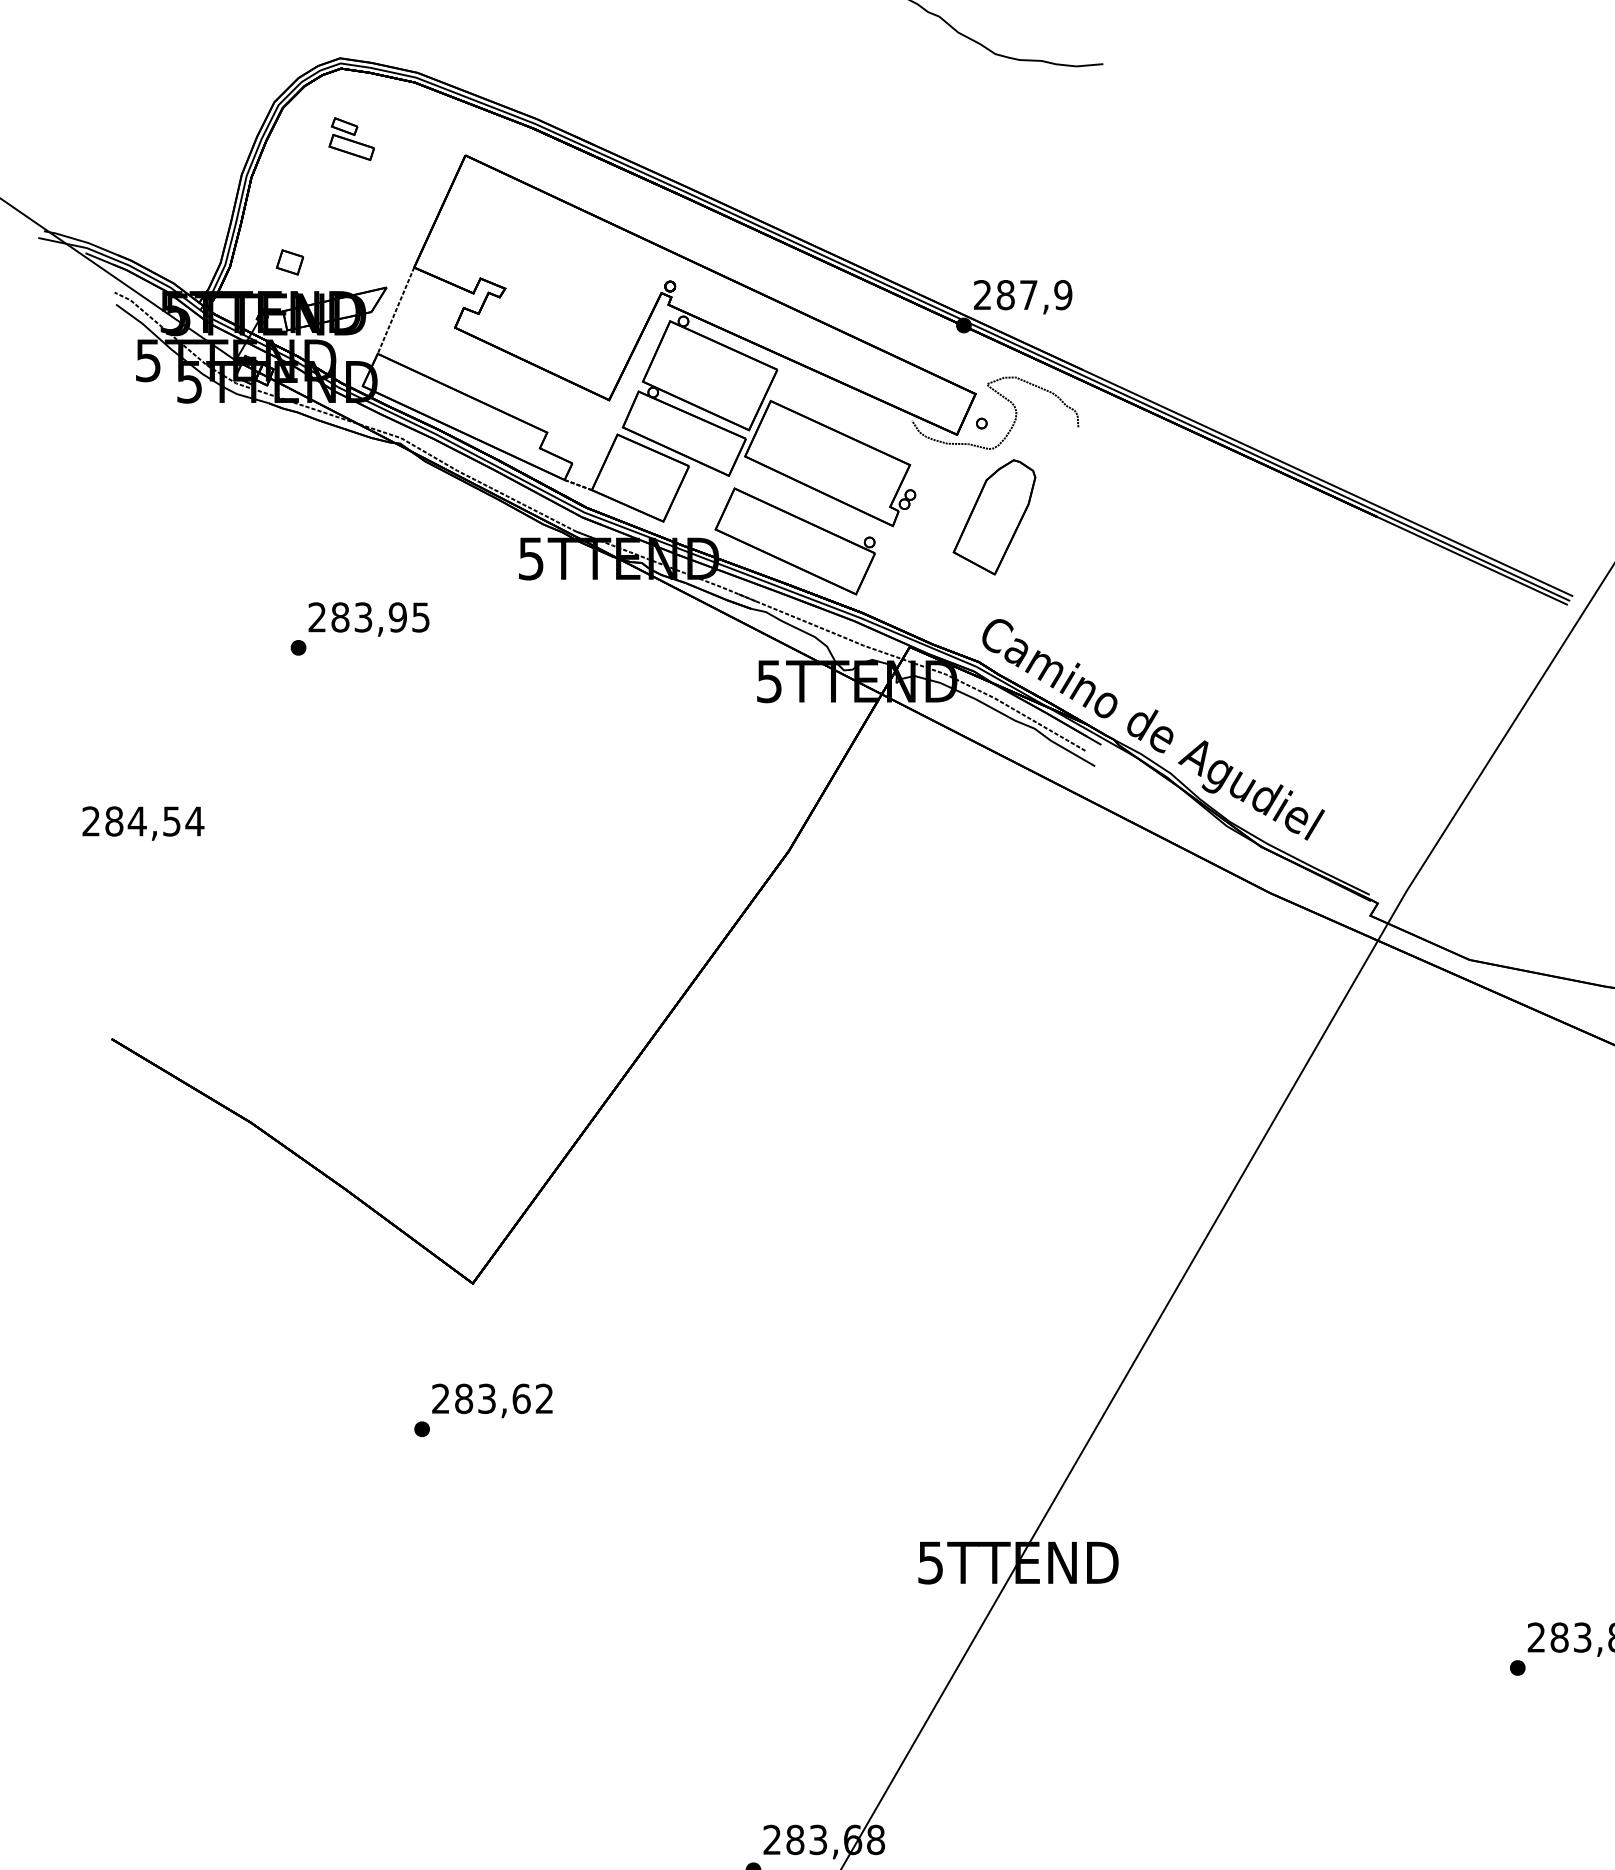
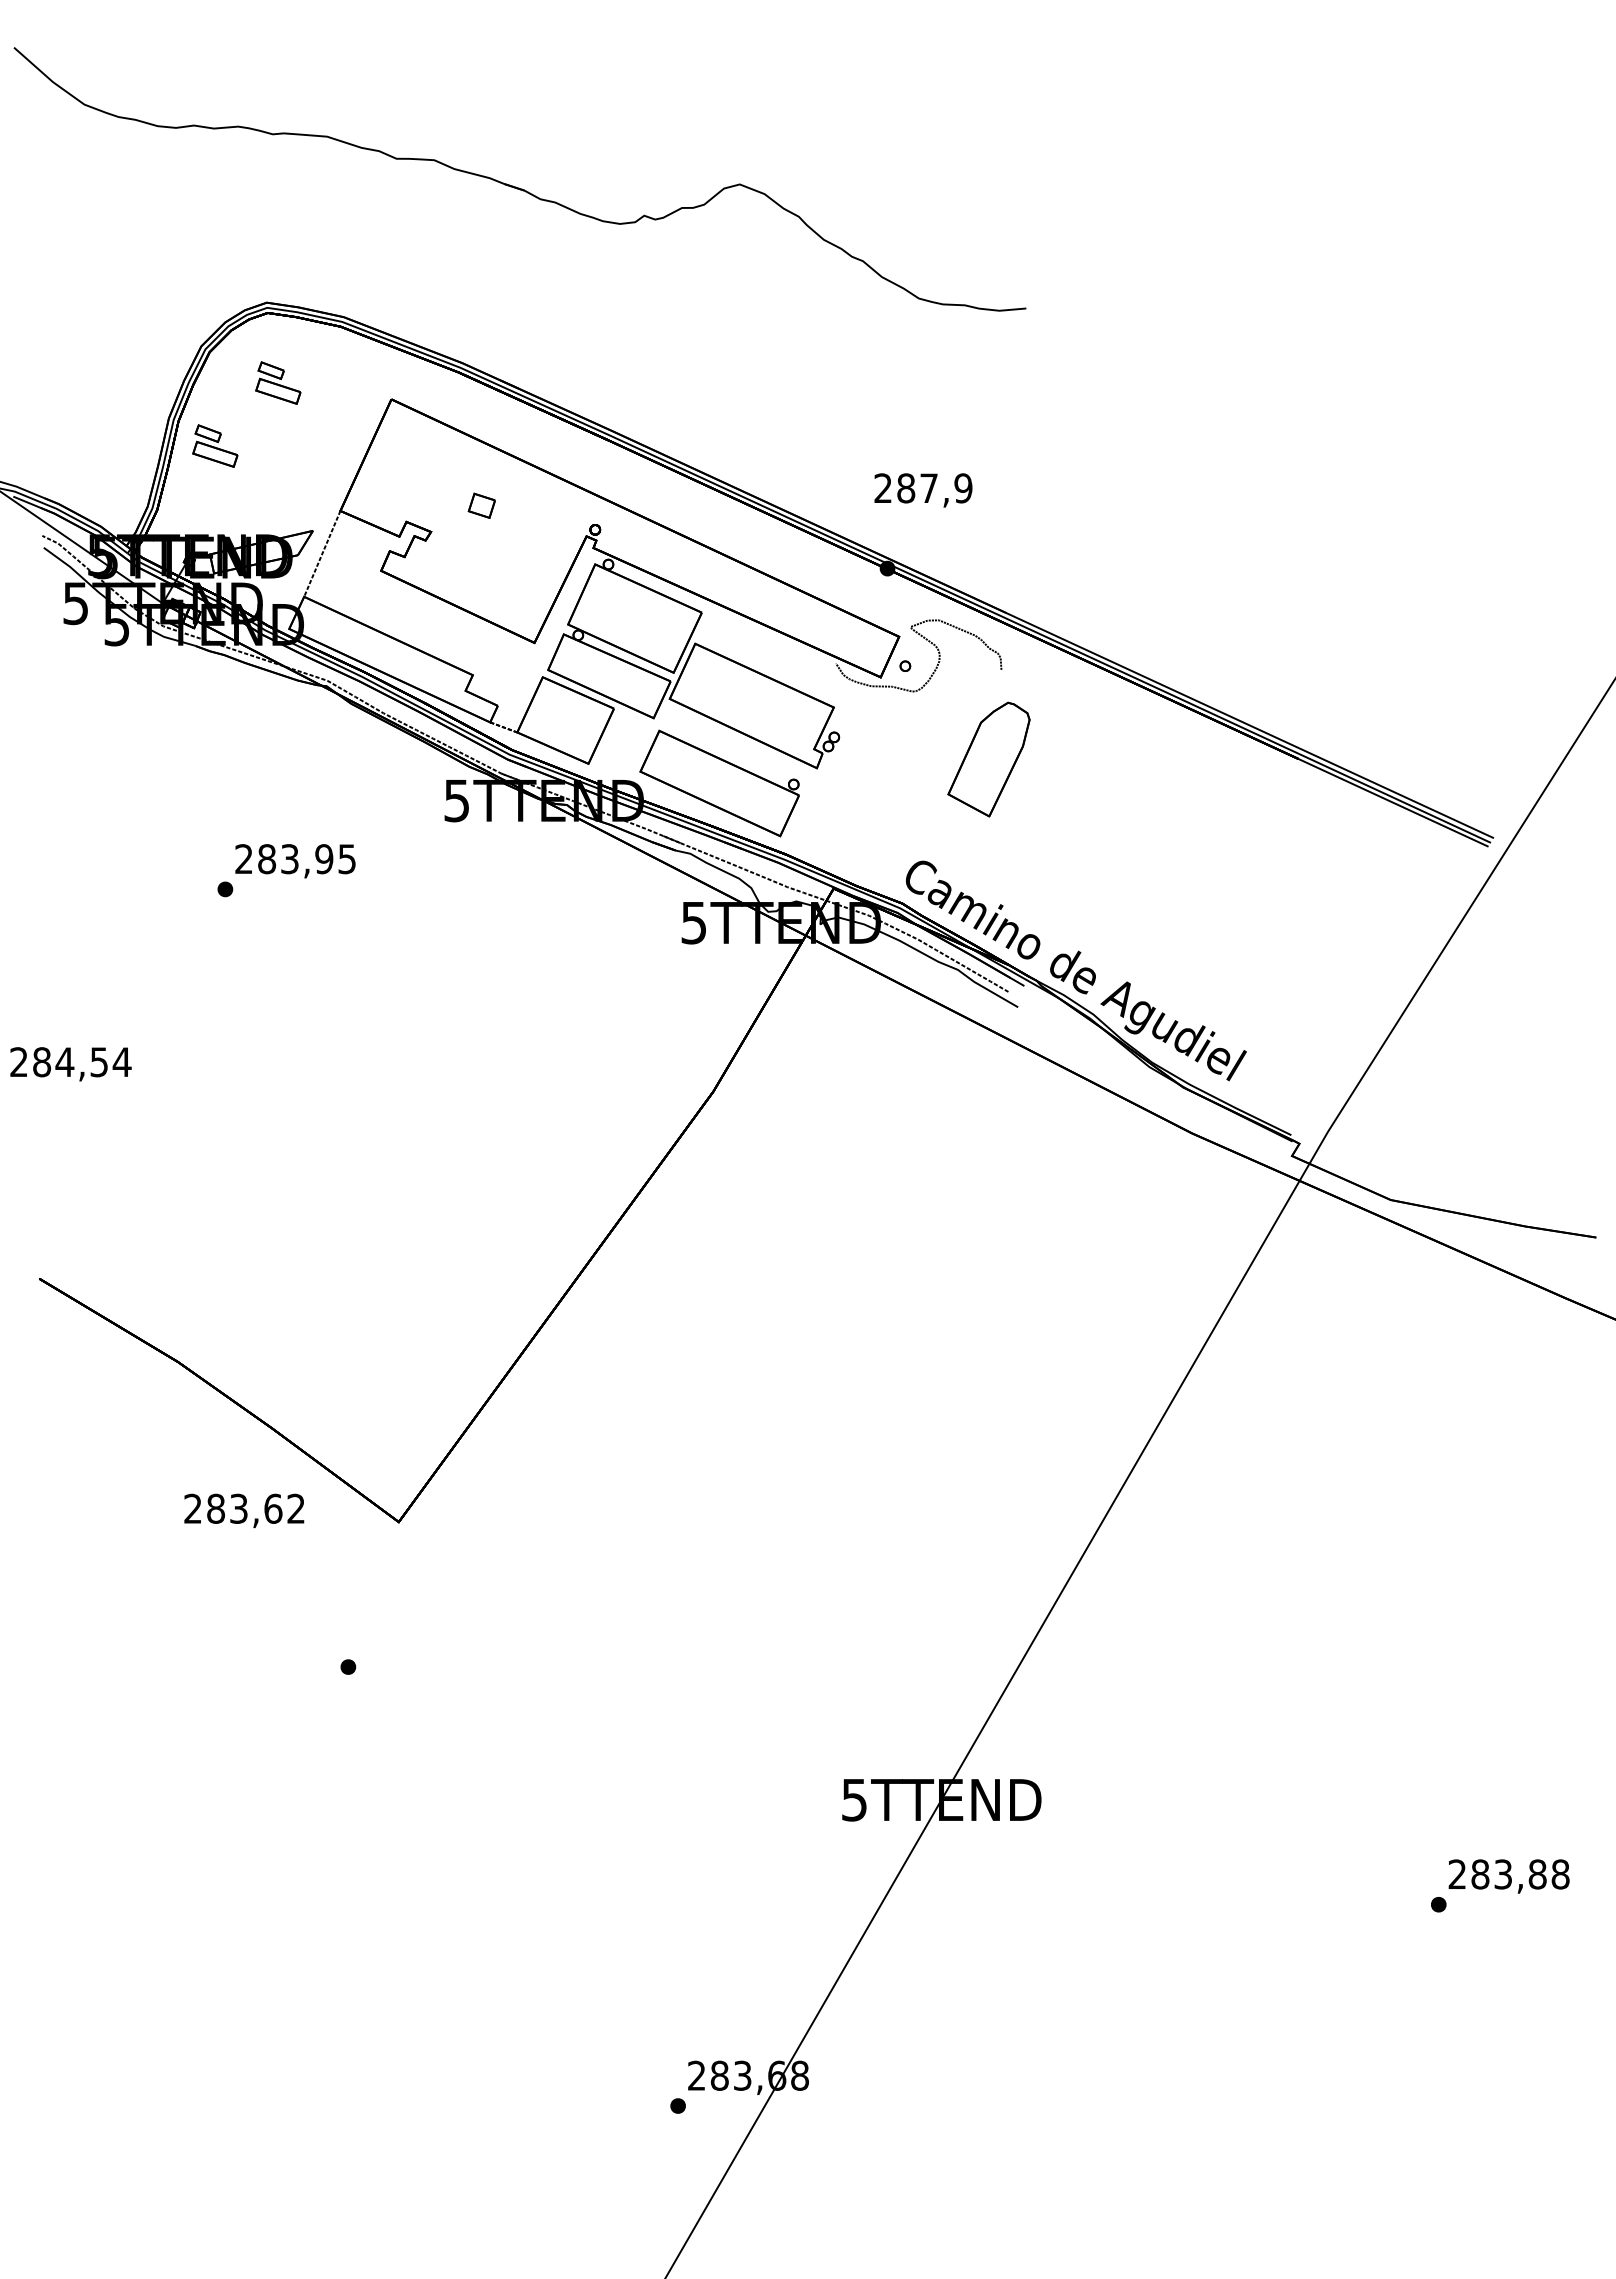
part: (288, 201) -> (215, 445), added
part: (289, 262) -> (481, 505), moved
text: (1023, 297) -> (923, 490), moved
part: (994, 517) -> (988, 759), moved
text: (492, 1400) -> (244, 1510), moved

